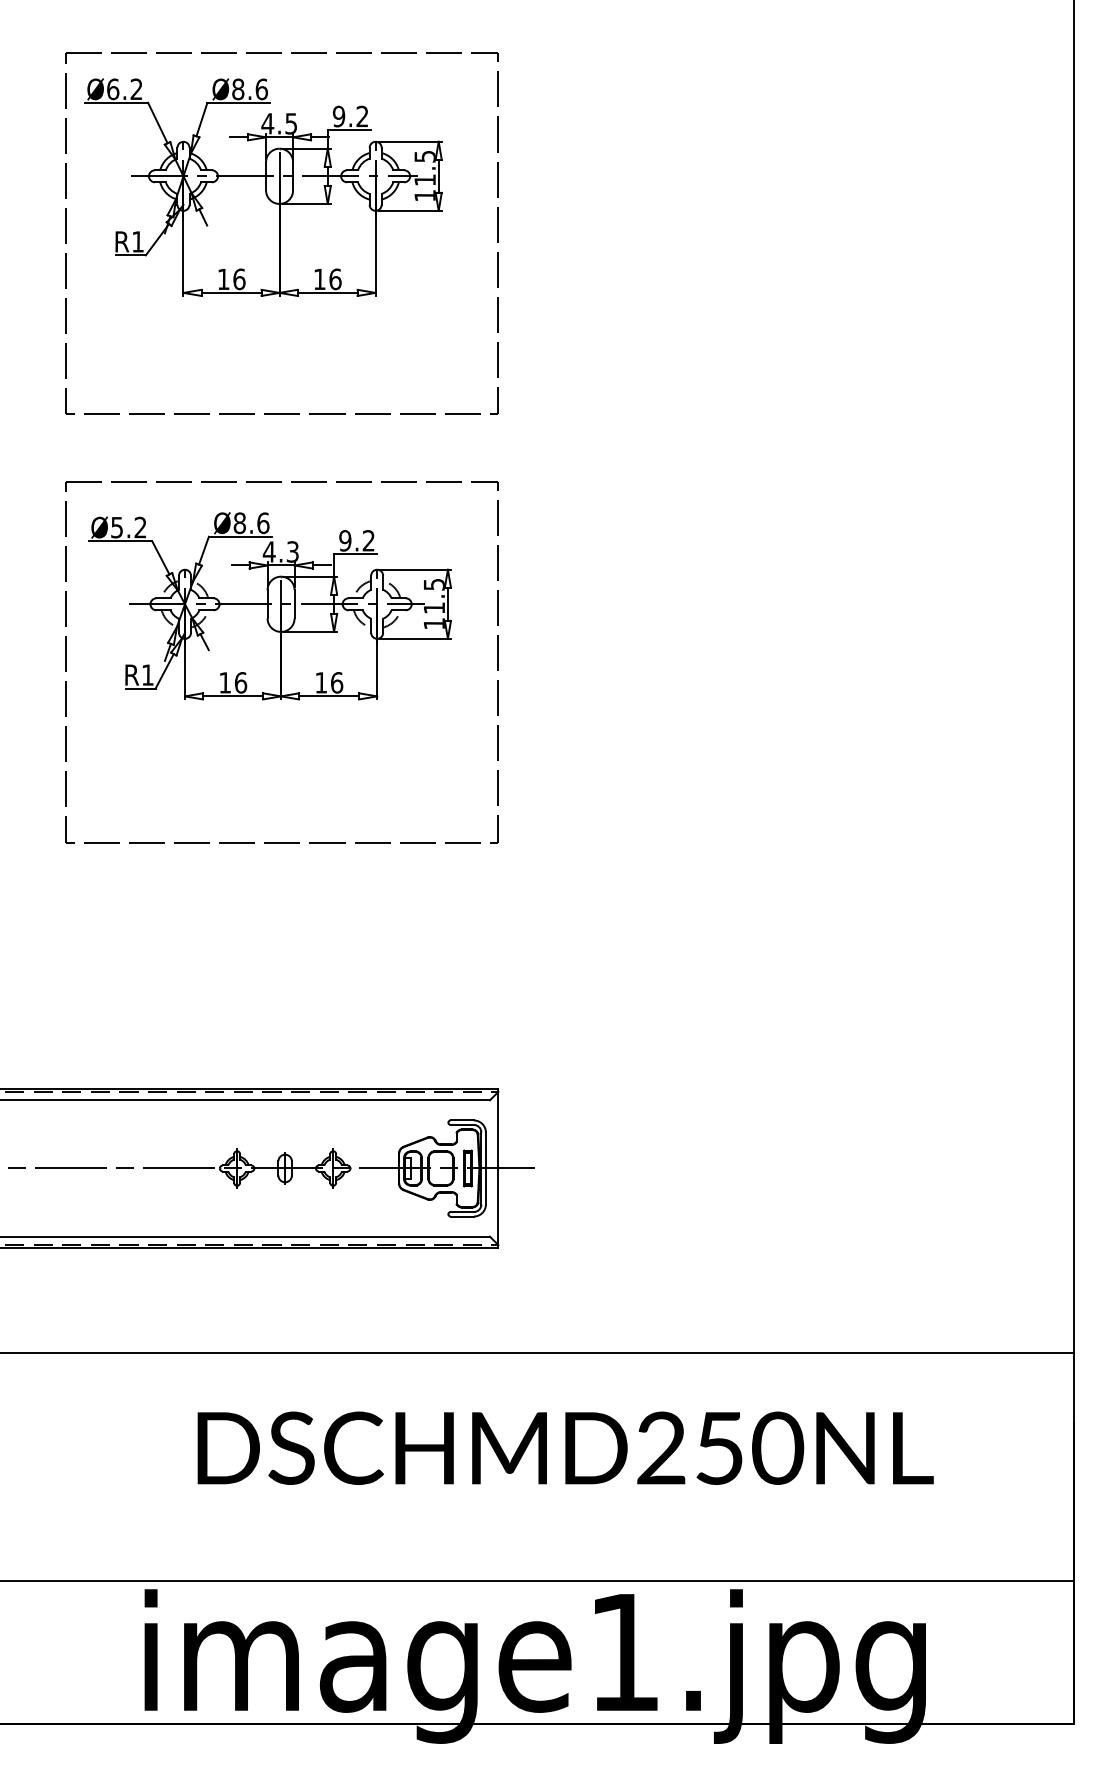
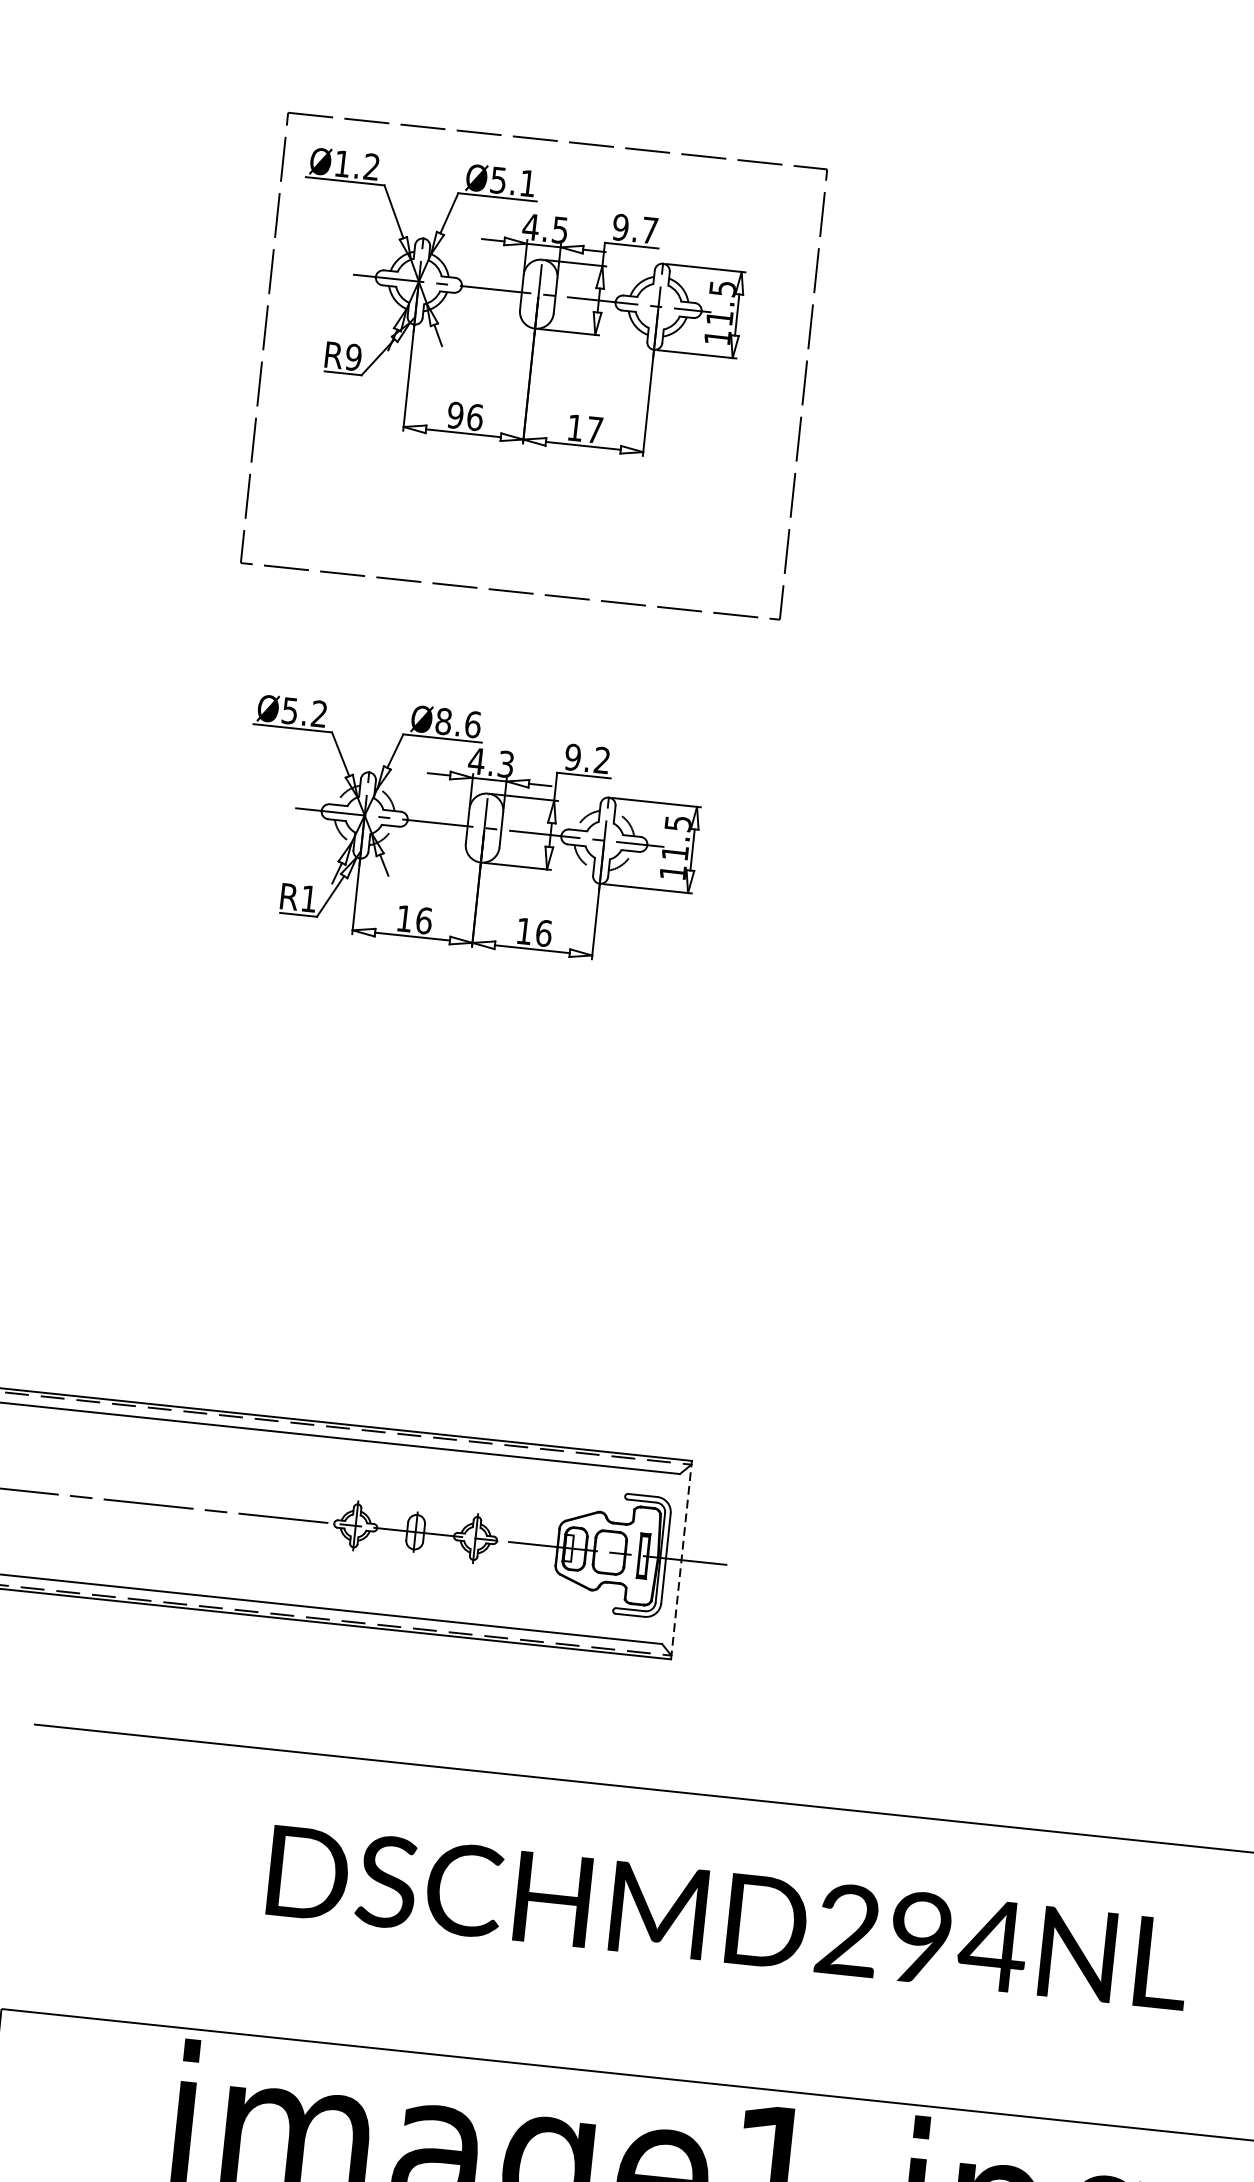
text: (113, 89) -> (343, 164), Ø6.2 -> Ø1.2
text: (250, 89) -> (513, 182), Ø8.6 -> Ø5.1
text: (362, 115) -> (650, 229), 9.2 -> 9.7
text: (138, 241) -> (354, 356), R1 -> R9
text: (223, 279) -> (455, 415), 16 -> 96
text: (335, 279) -> (594, 430), 16 -> 17
part: (281, 482) -> (501, 676), removed
line: (498, 1168) -> (681, 1560), solid -> dashed
text: (750, 1447) -> (959, 1941), DSCHMD250NL -> DSCHMD294NL

